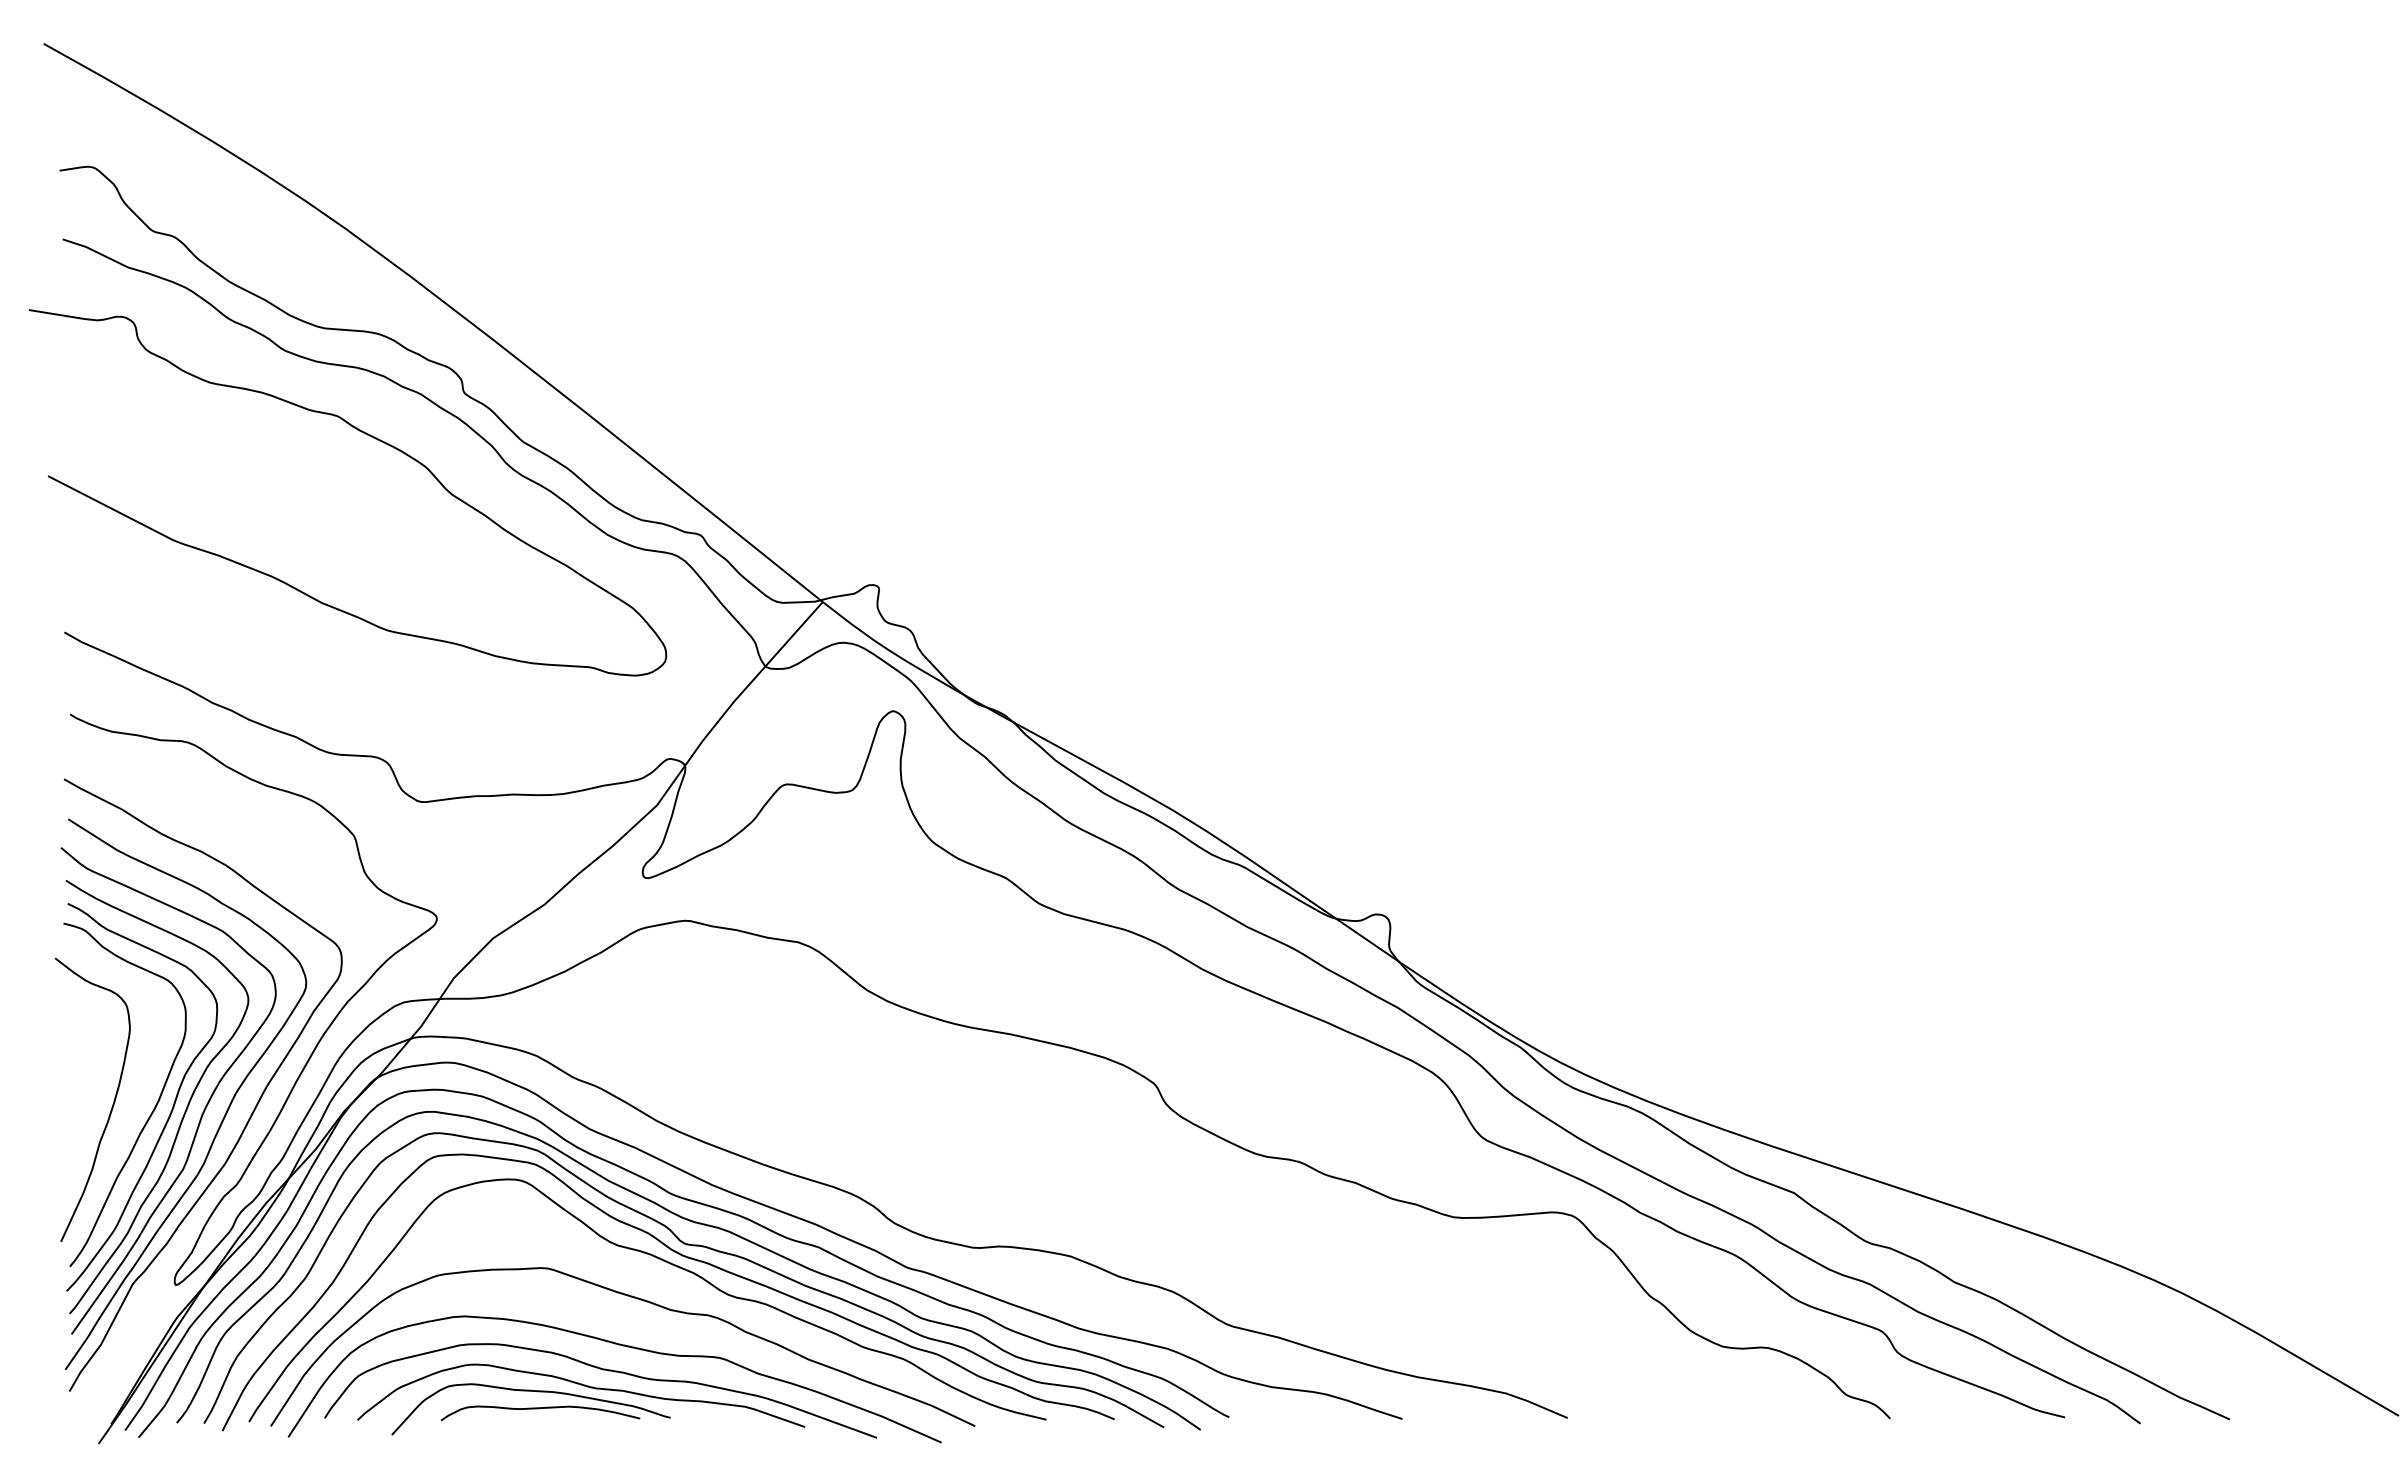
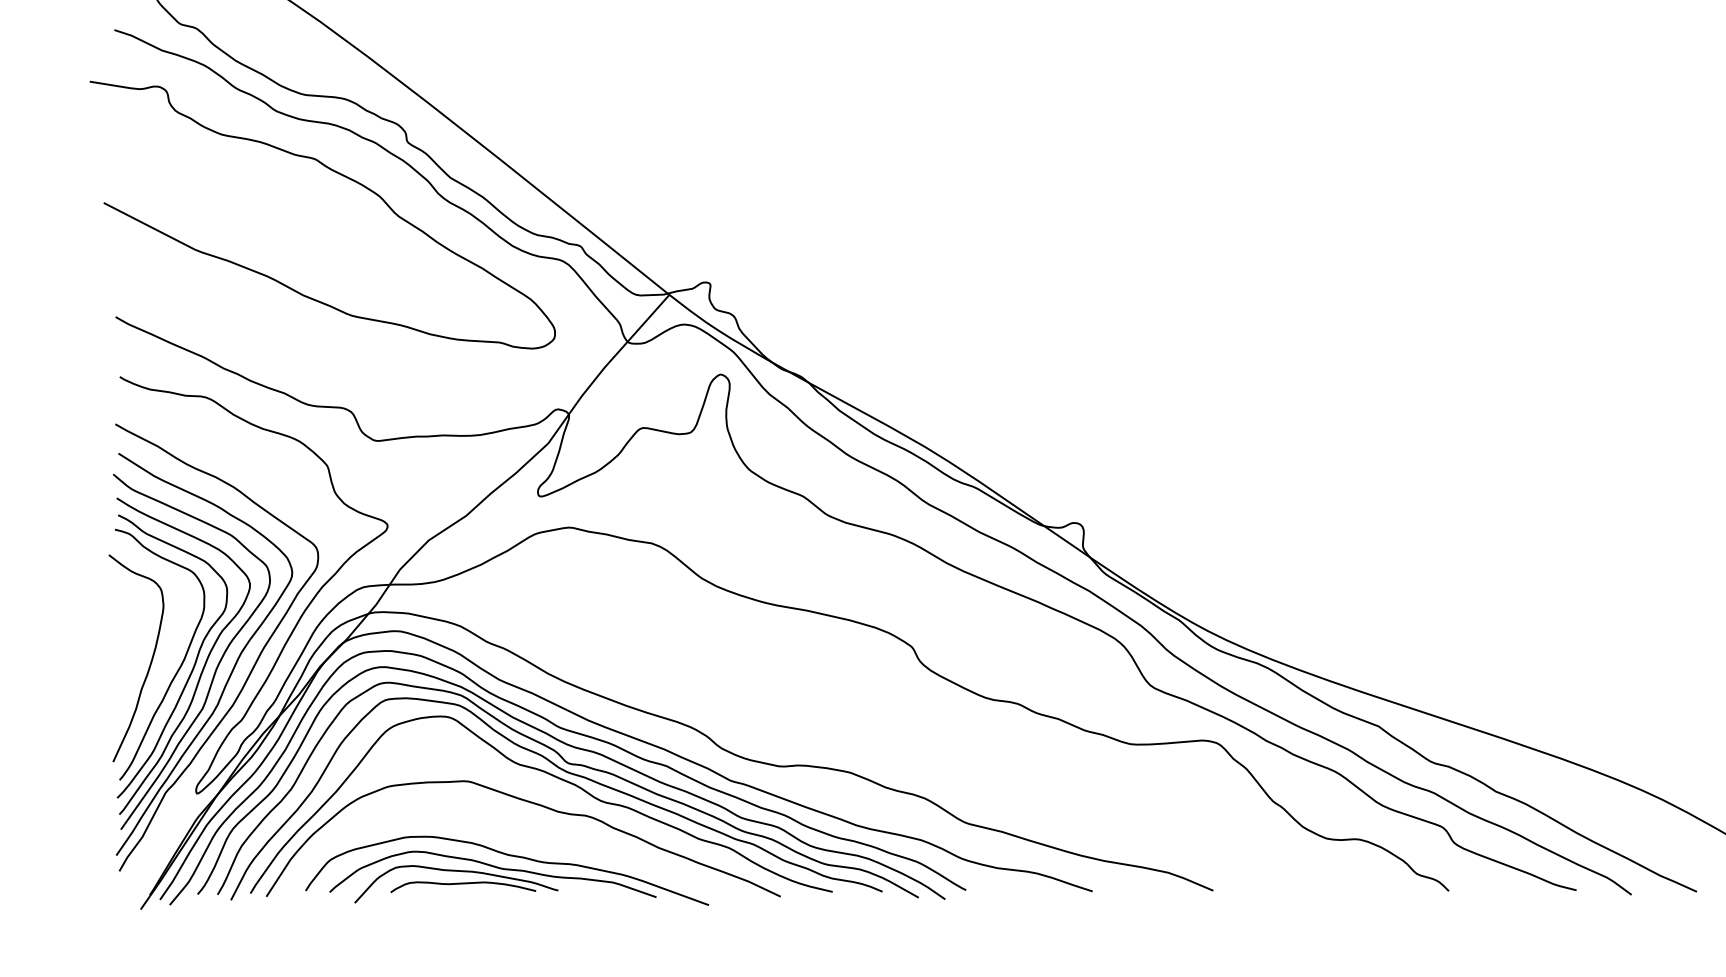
curve: (622, 1346) -> (523, 838), removed

